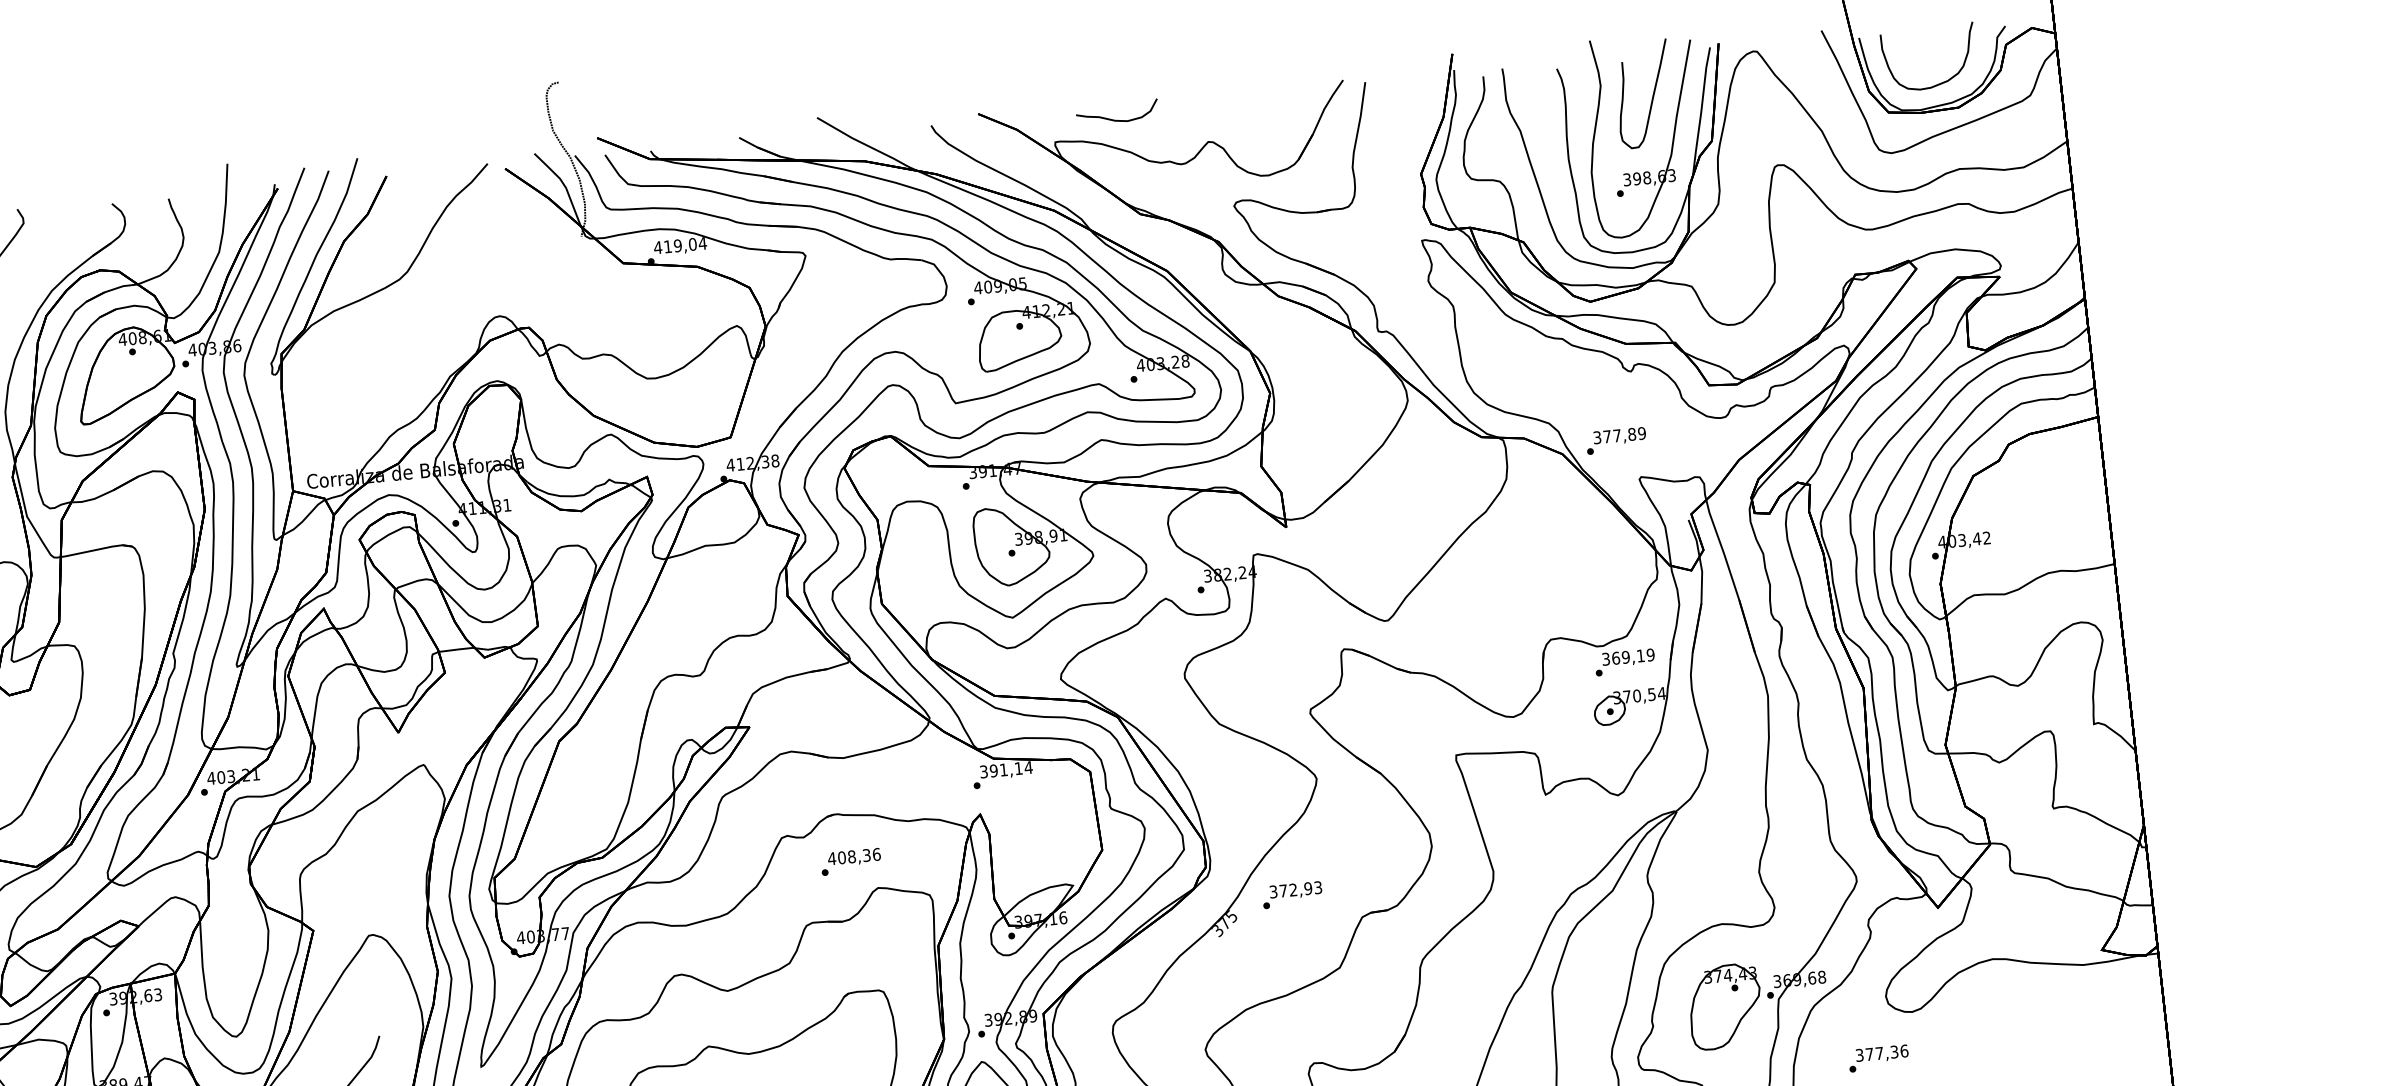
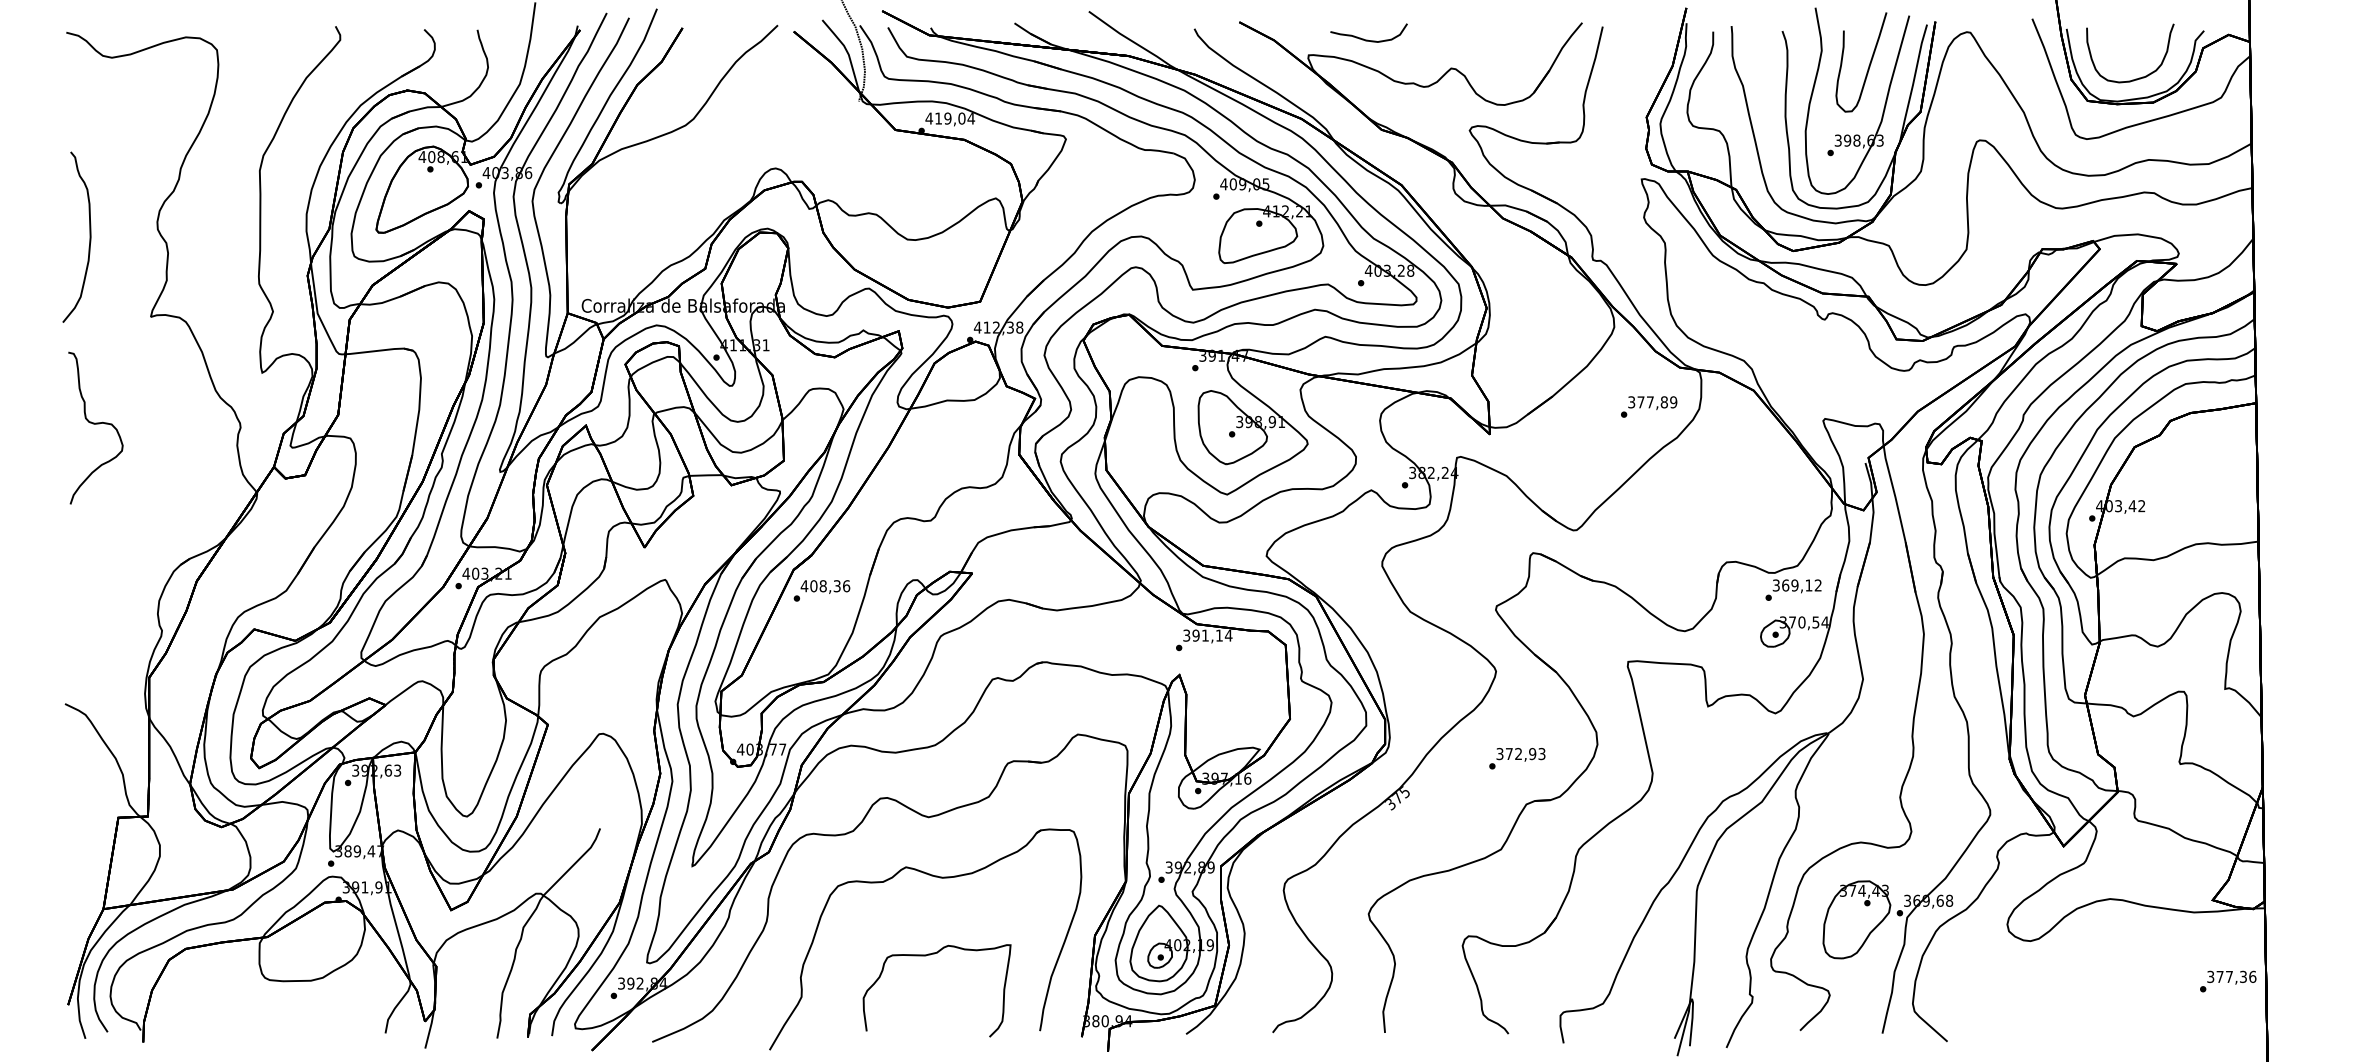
text: (1616, 440) -> (1649, 406), moved
text: (1649, 655) -> (1817, 585), 369,19 -> 369,12
text: (850, 861) -> (821, 590), moved
text: (1292, 894) -> (1517, 758), moved
text: (1879, 1058) -> (2228, 981), moved

